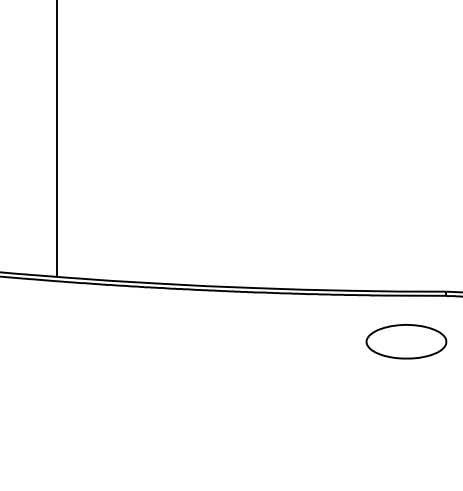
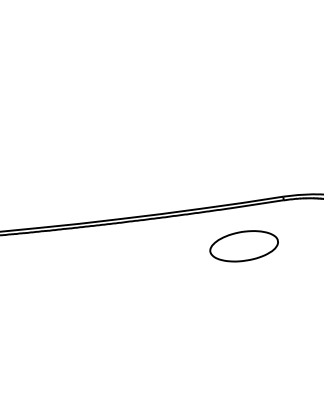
part: (406, 341) -> (244, 246), moved

